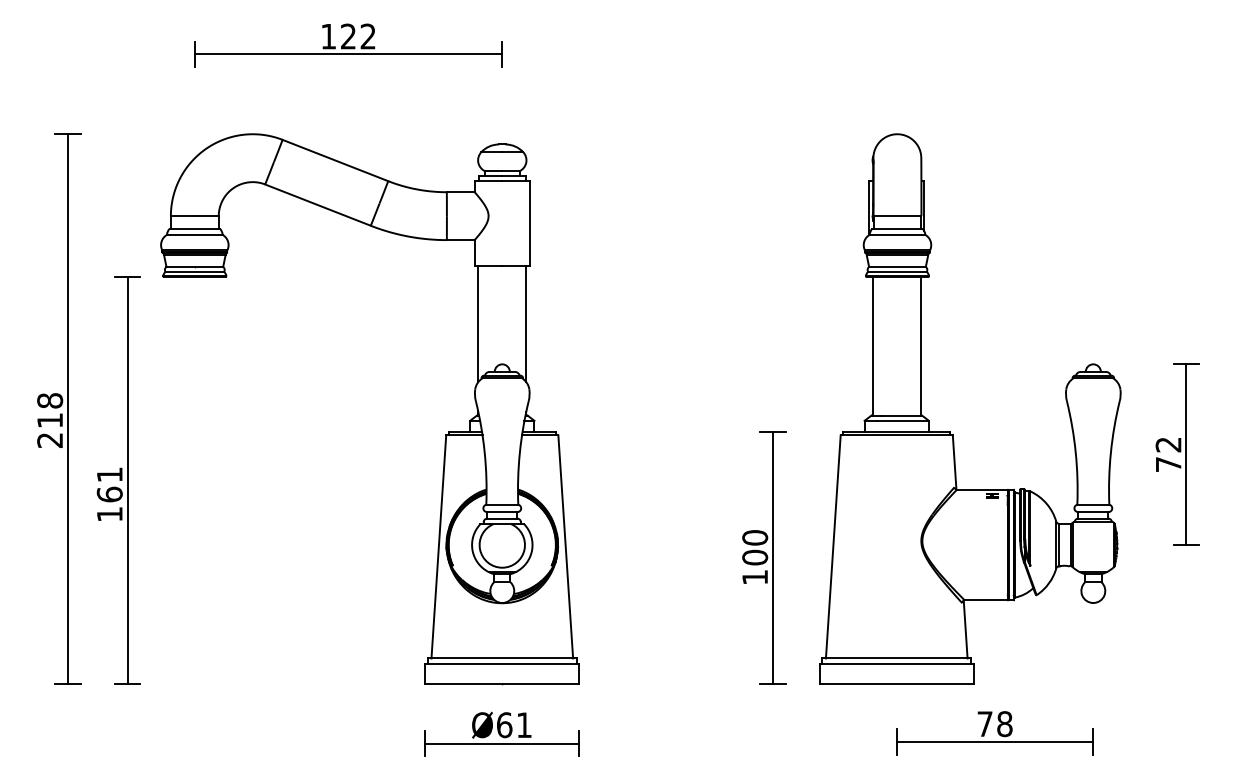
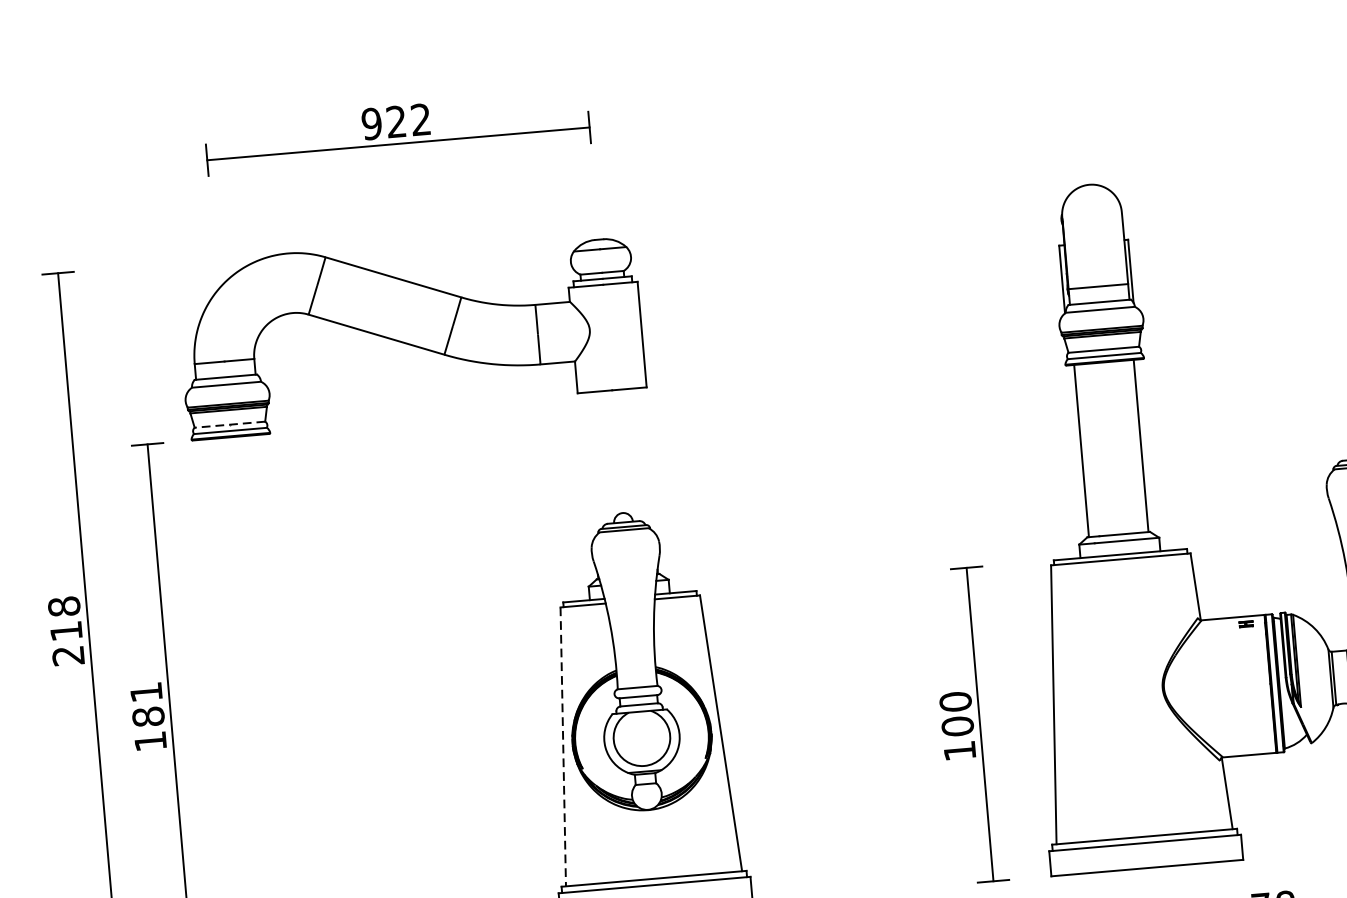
text: (328, 36) -> (371, 123), 122 -> 922
line: (194, 266) -> (229, 424), solid -> dashed
line: (478, 323) -> (588, 464), removed
line: (526, 323) -> (648, 459), removed
text: (109, 494) -> (148, 716), 161 -> 181
line: (438, 546) -> (562, 746), solid -> dashed

